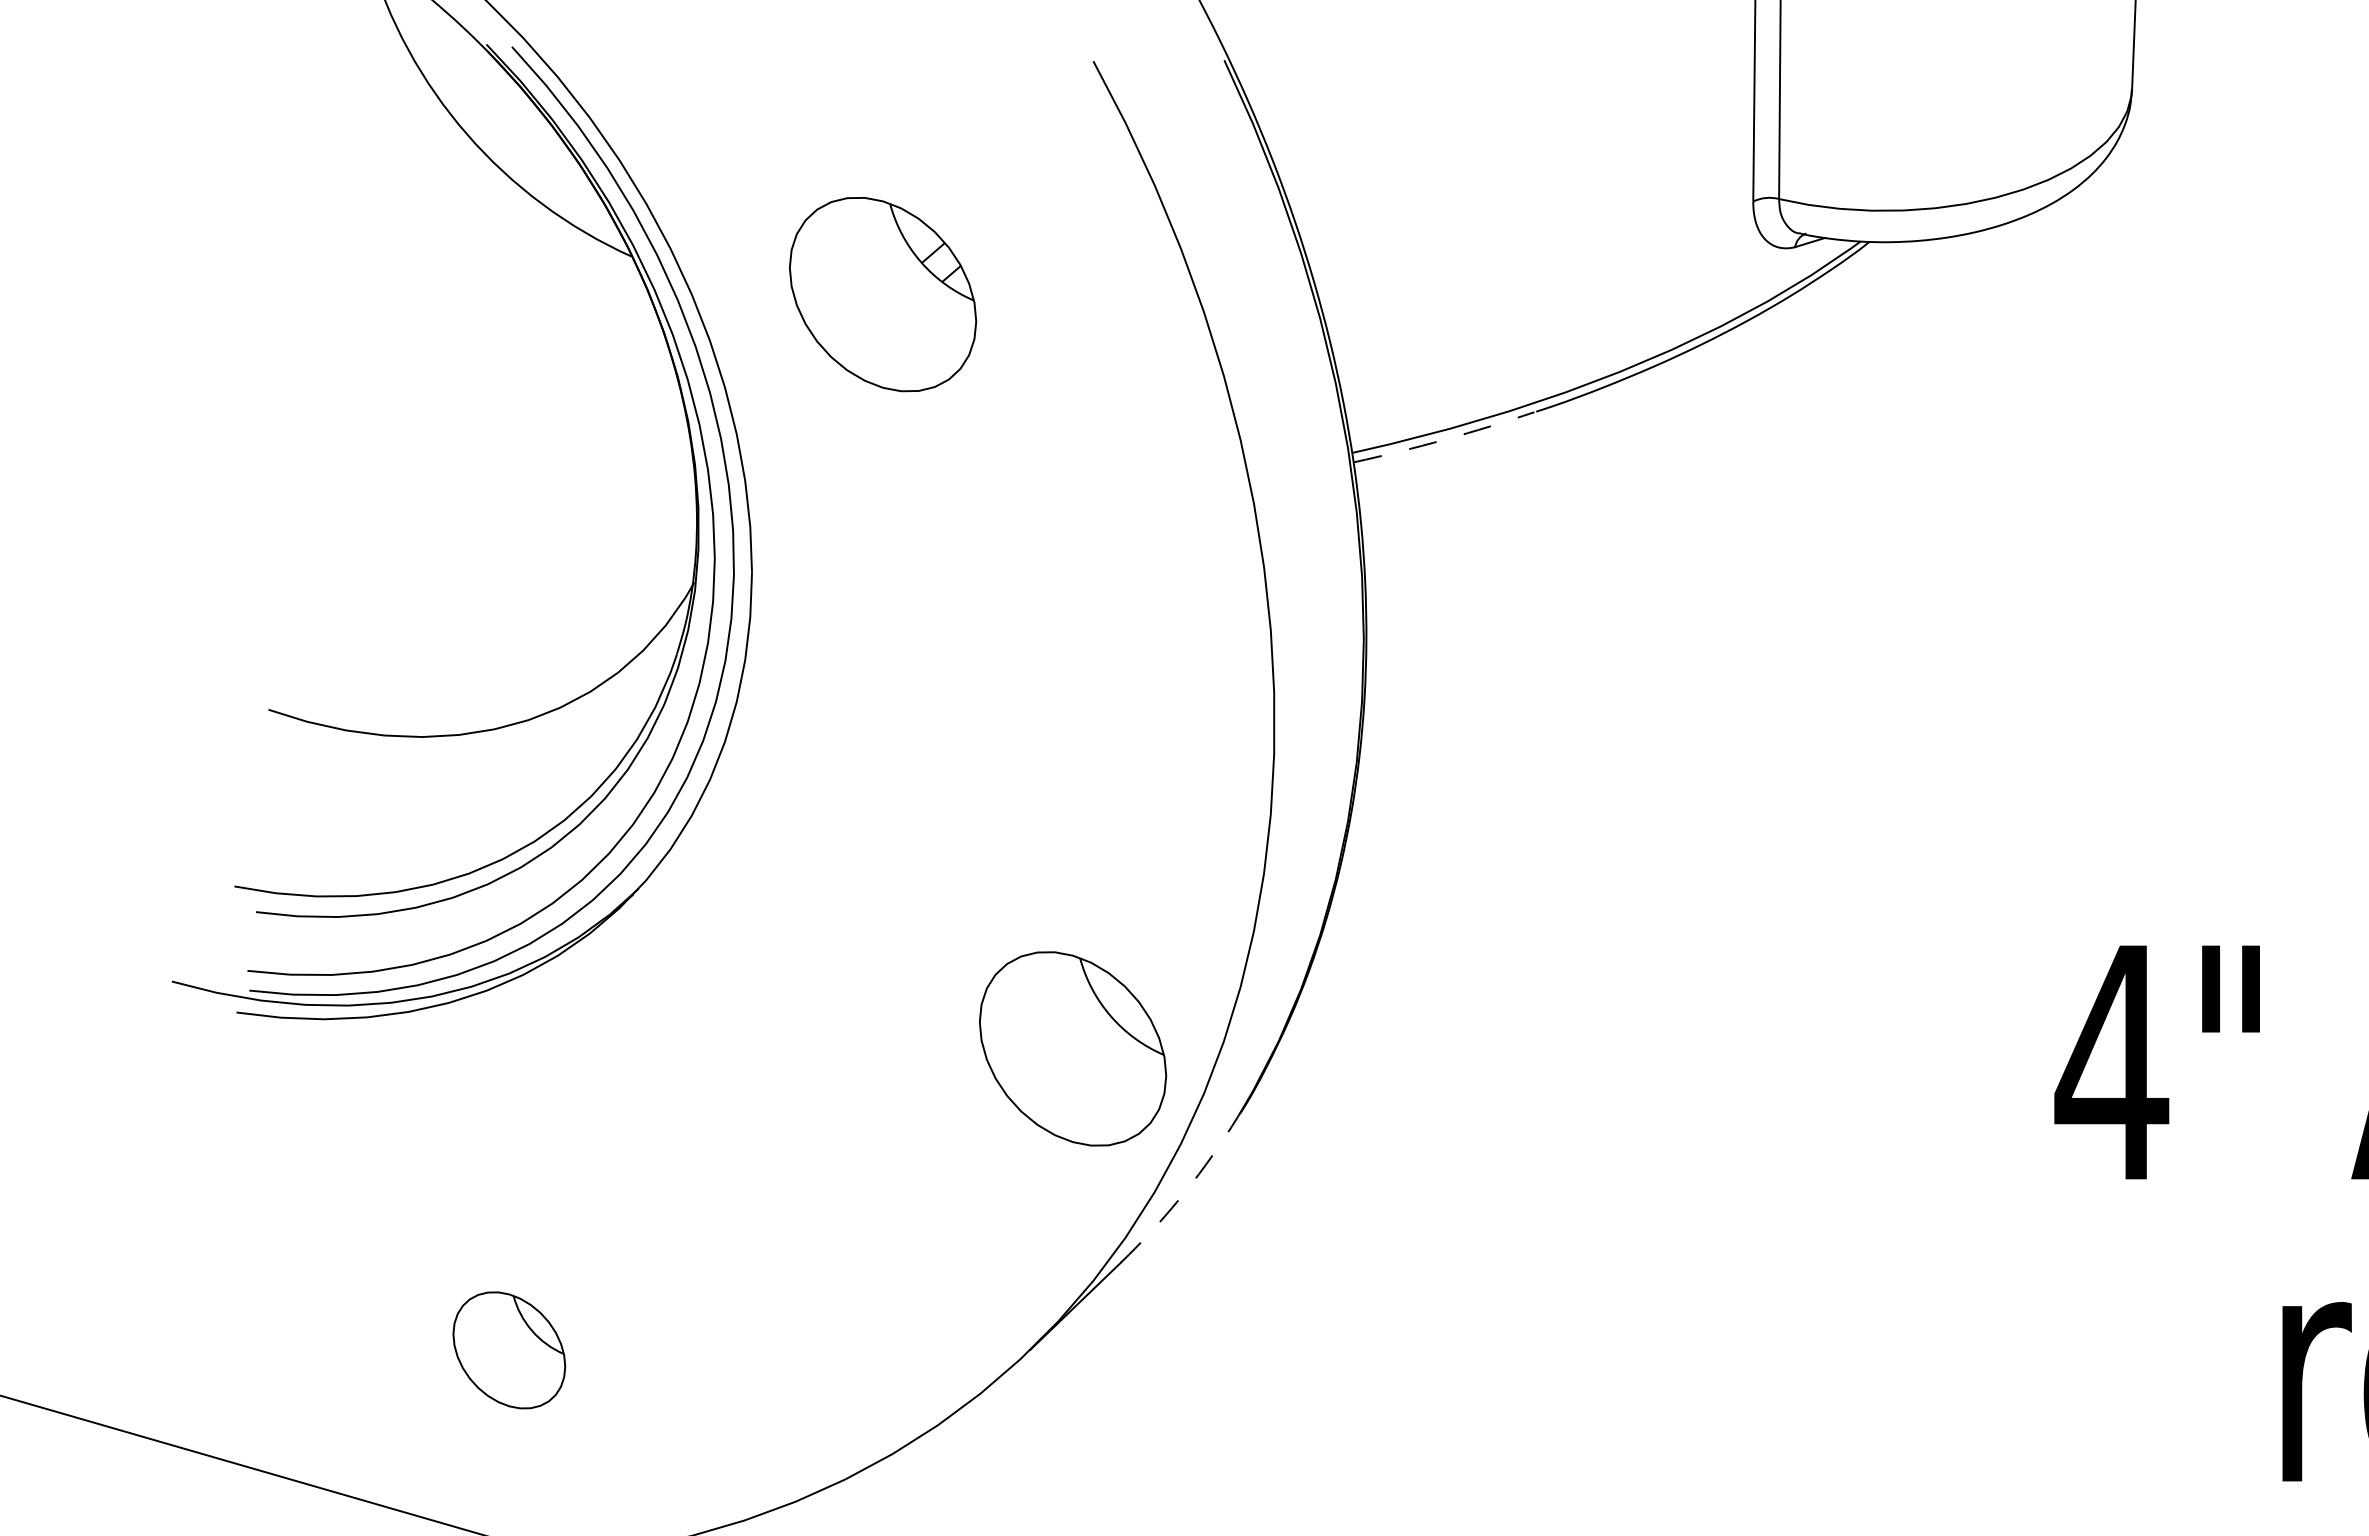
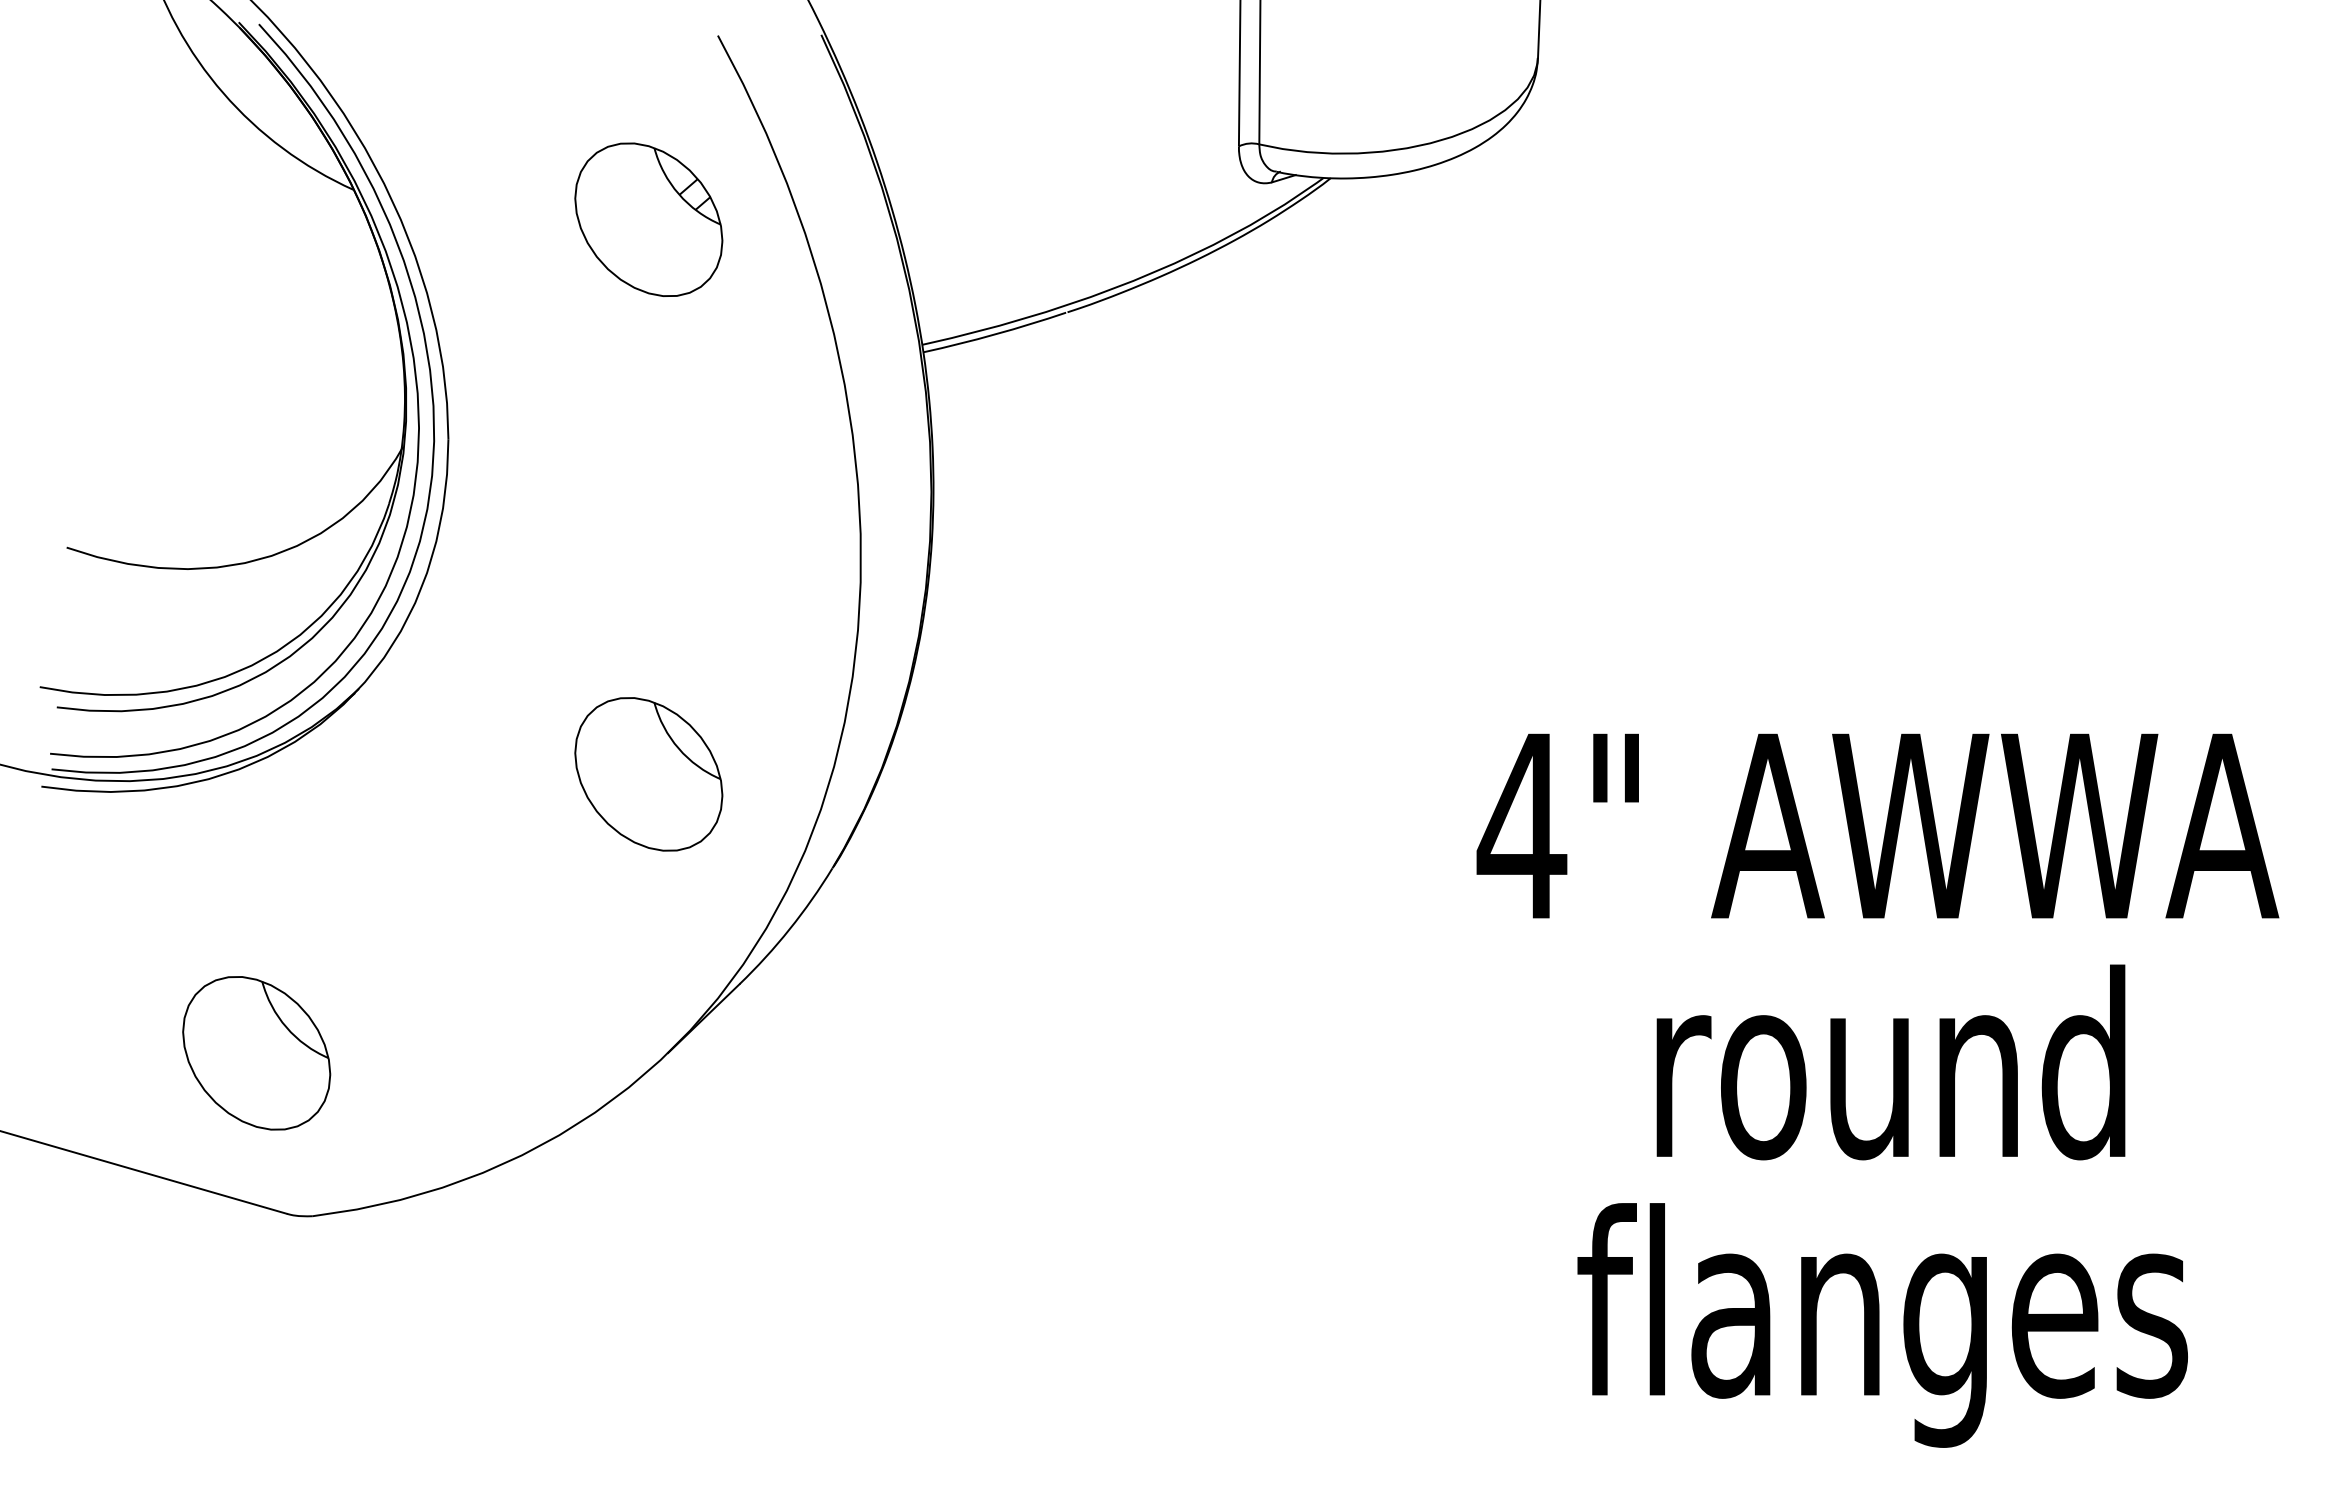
part: (882, 294) -> (648, 219), moved
arc: (1444, 439) -> (995, 334), dashed -> solid
part: (1072, 1049) -> (648, 774), moved
arc: (1184, 1193) -> (789, 929), dashed -> solid
part: (508, 1350) -> (256, 1053), size x1.67

